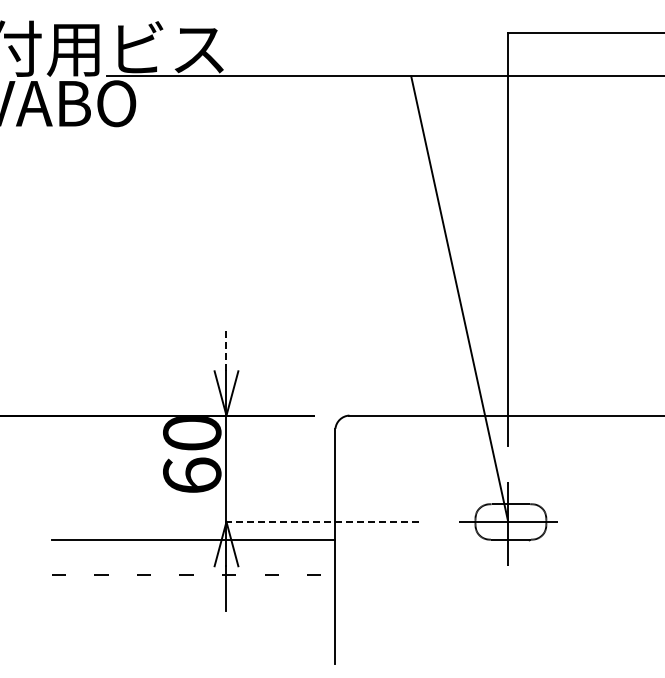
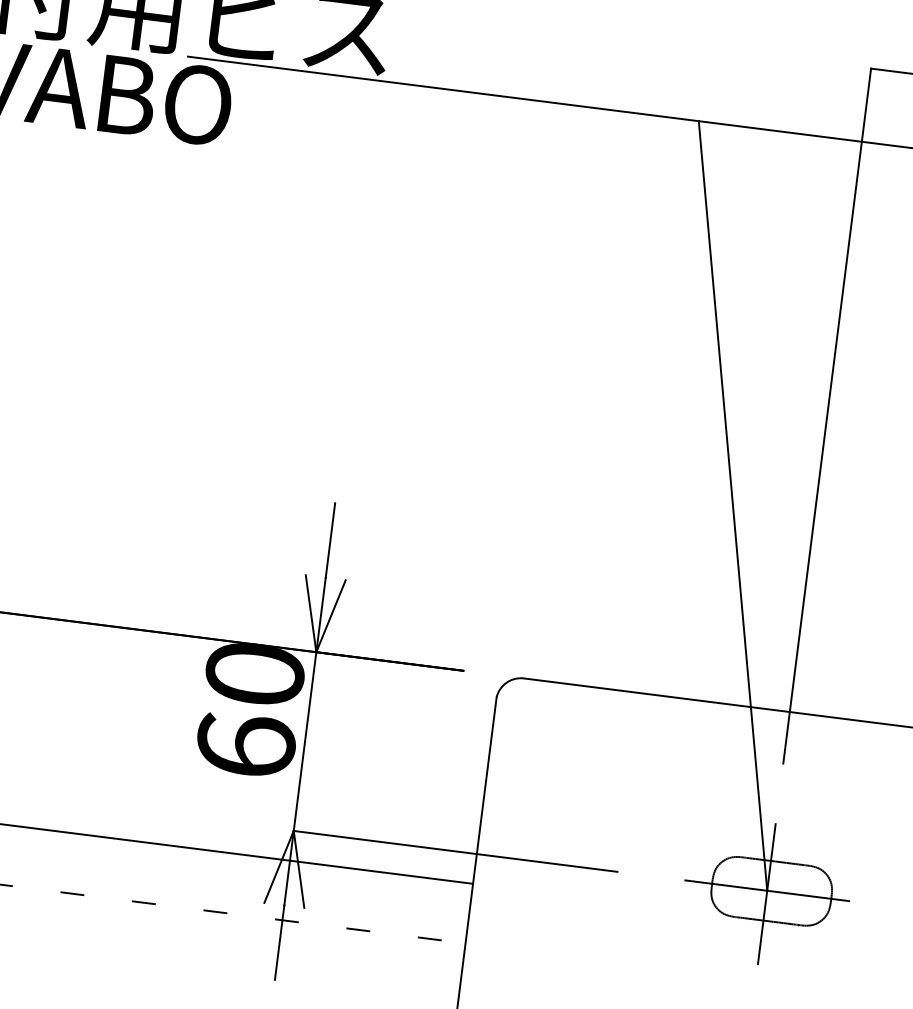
line: (226, 348) -> (330, 539), dashed -> solid
line: (322, 521) -> (455, 850), dashed -> solid

